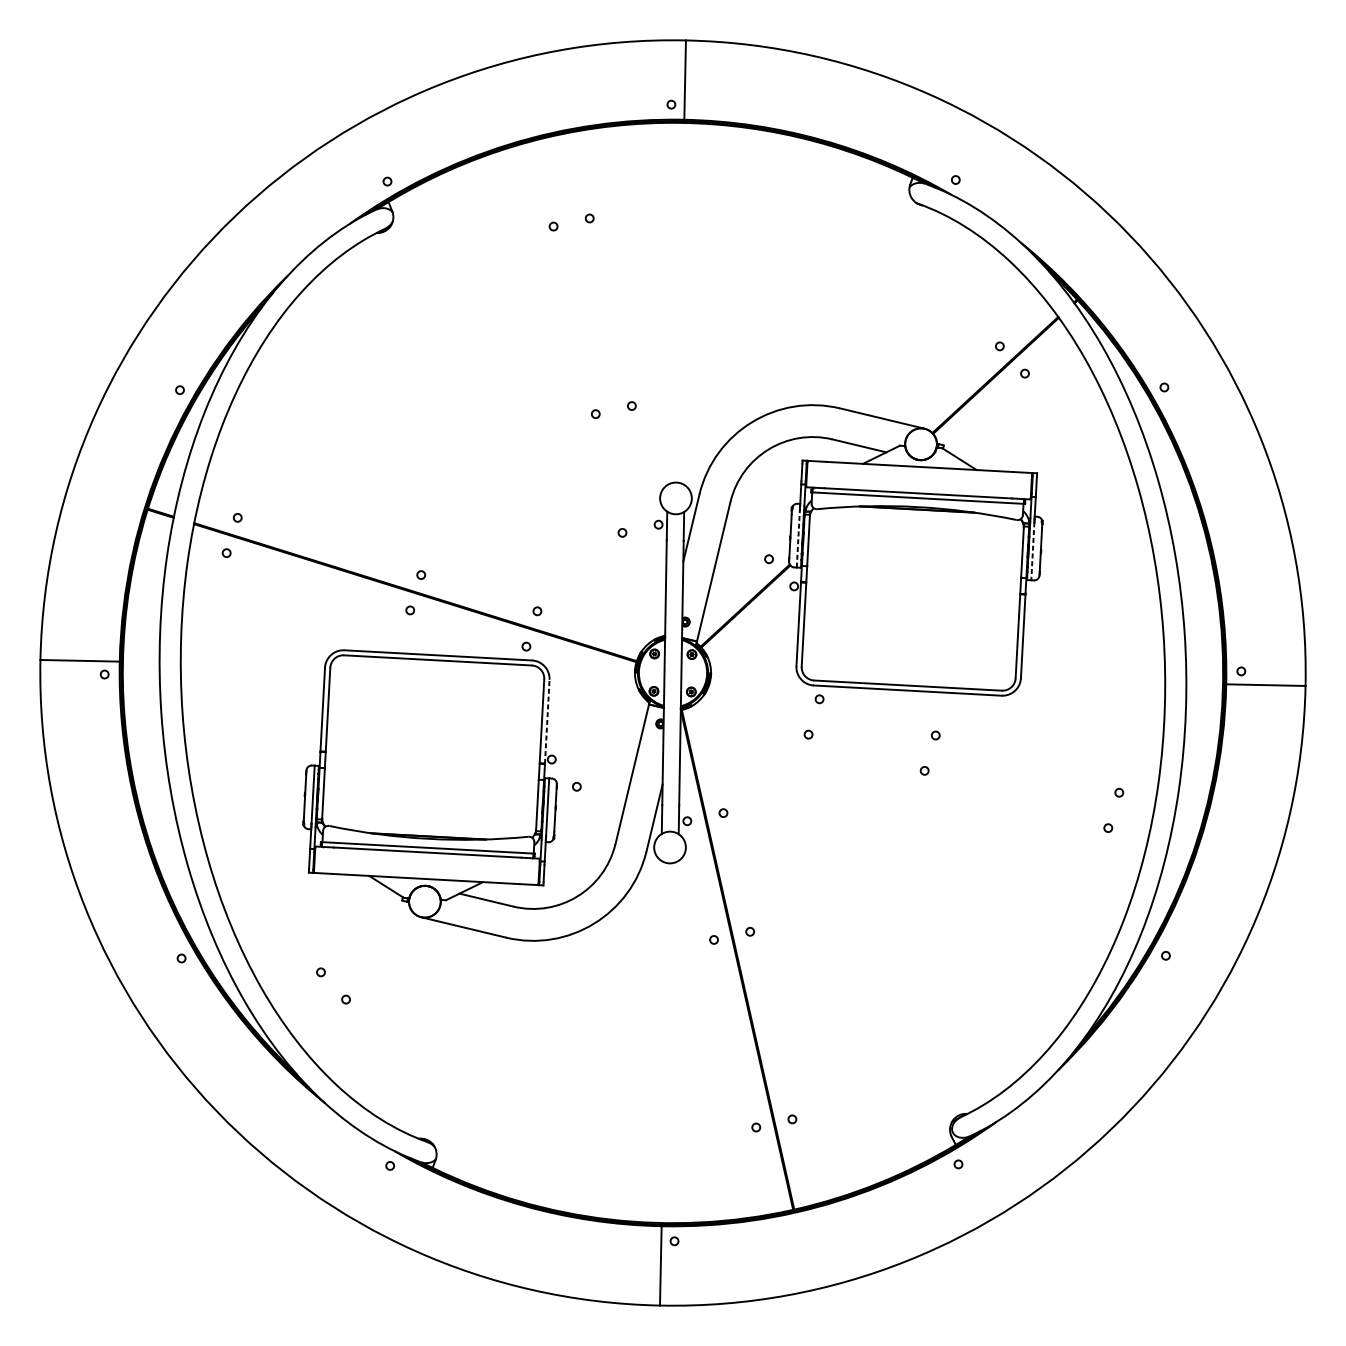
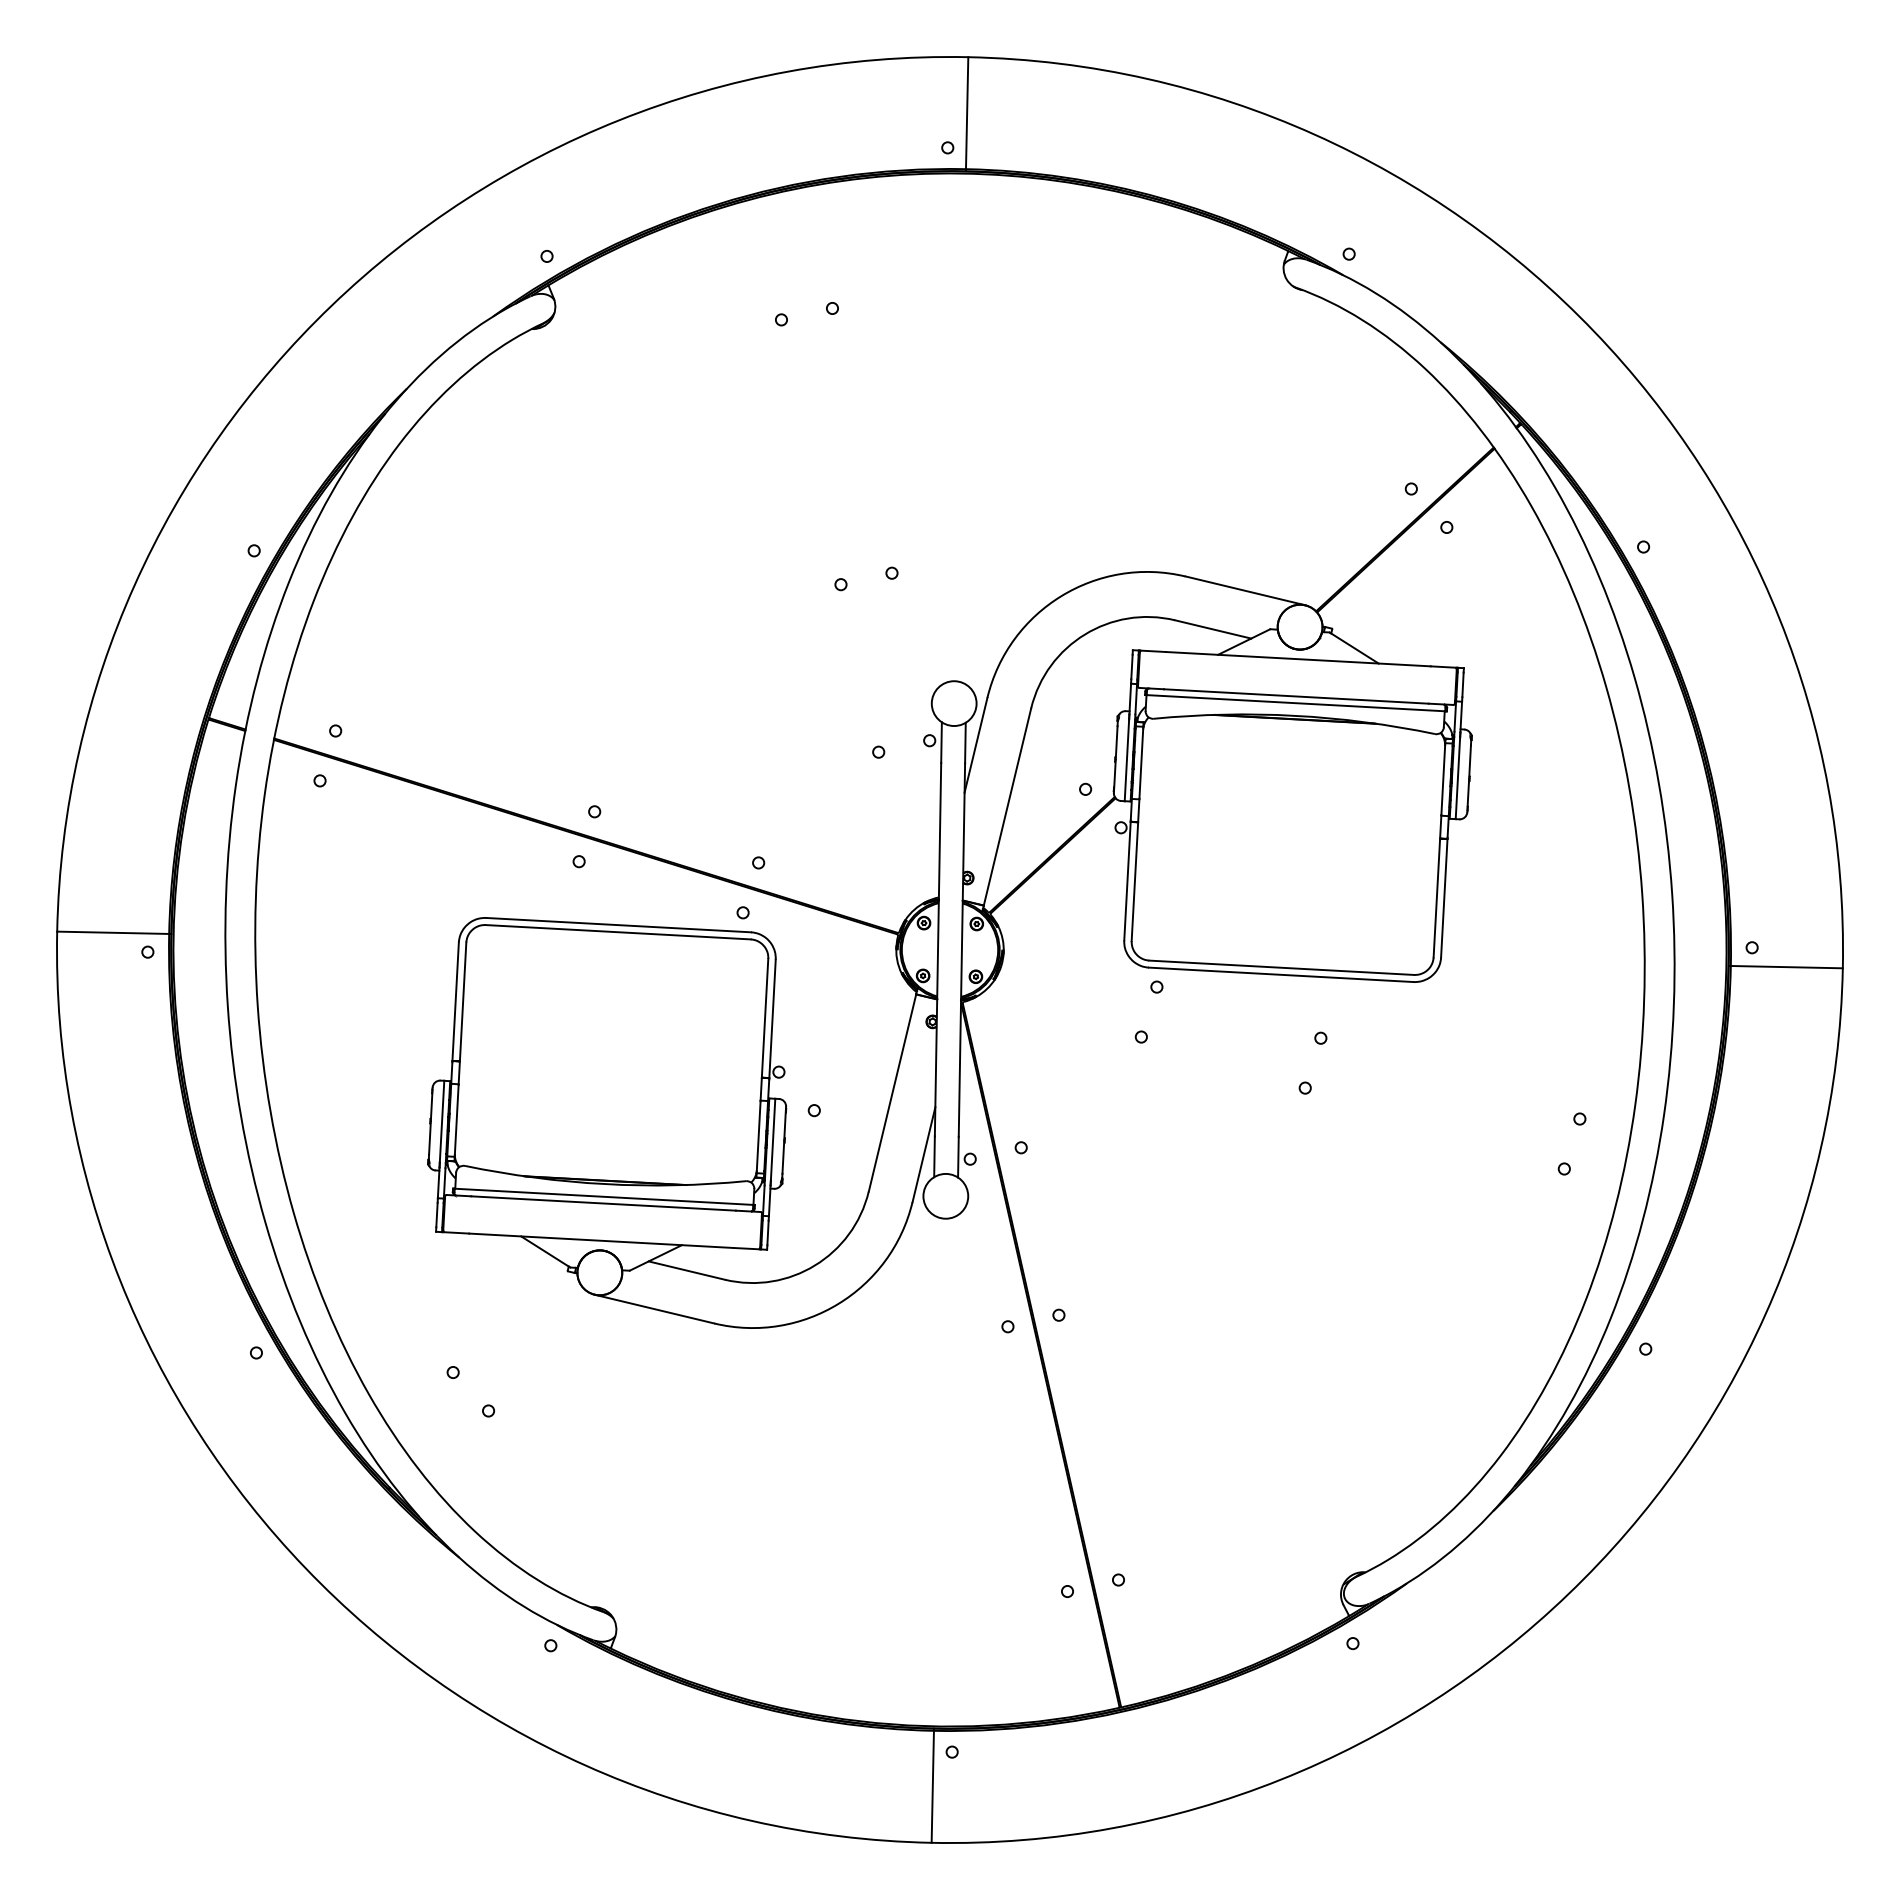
line: (798, 538) -> (1126, 760), dashed -> solid
line: (1032, 551) -> (1457, 778), dashed -> solid
line: (547, 721) -> (772, 1018), dashed -> solid

